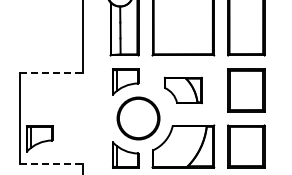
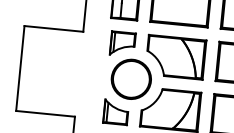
line: (51, 72) -> (54, 28), dashed -> solid
part: (183, 90) -> (175, 57), size x1.67
part: (39, 138) -> (37, 88), removed
line: (51, 164) -> (45, 114), dashed -> solid

